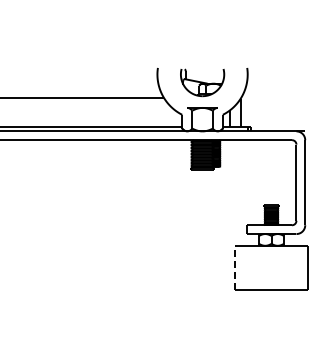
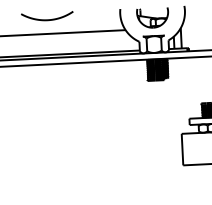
curve: (55, 77) -> (47, 19), added
line: (234, 267) -> (182, 149), dashed -> solid

